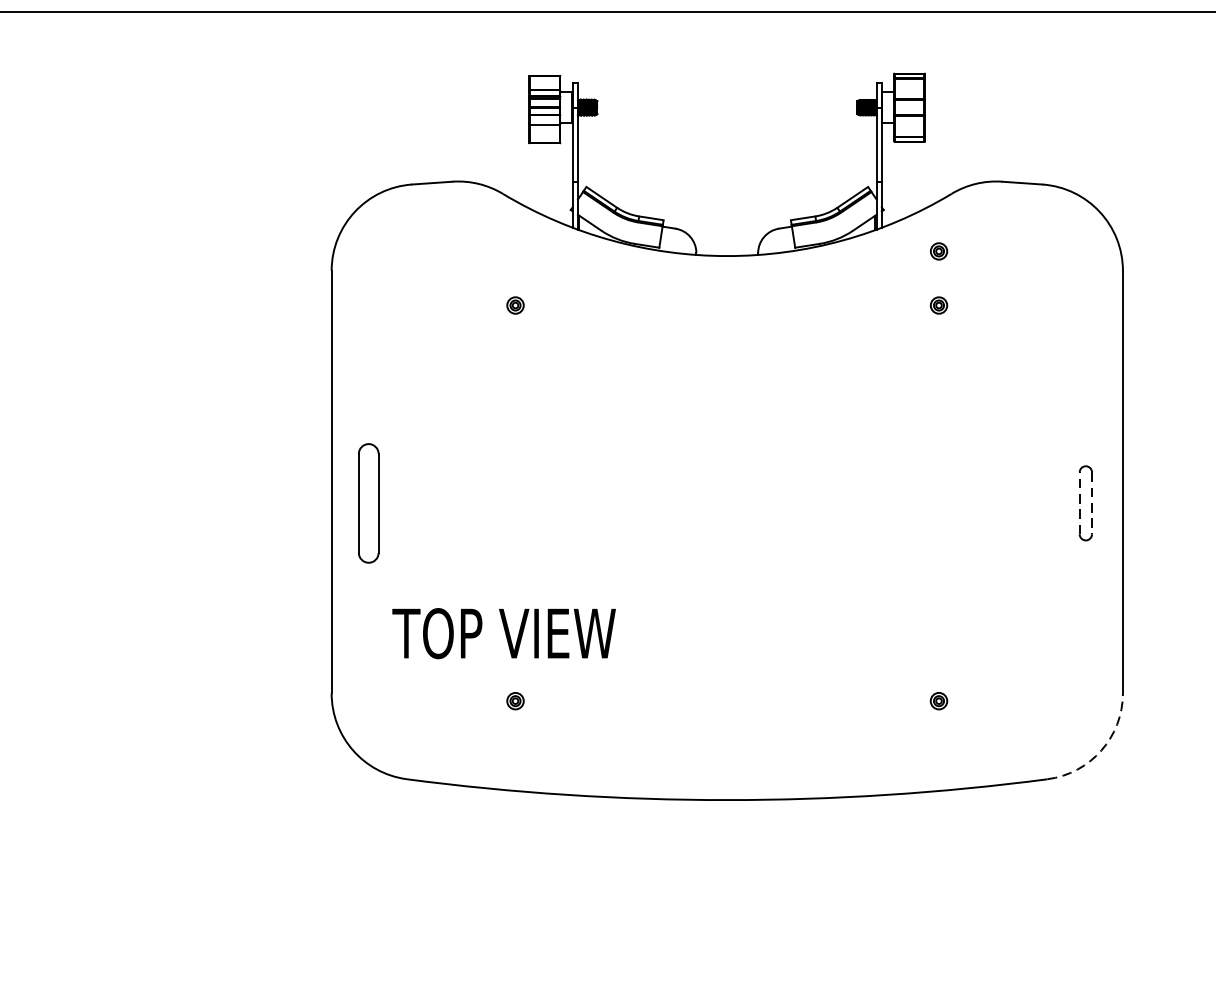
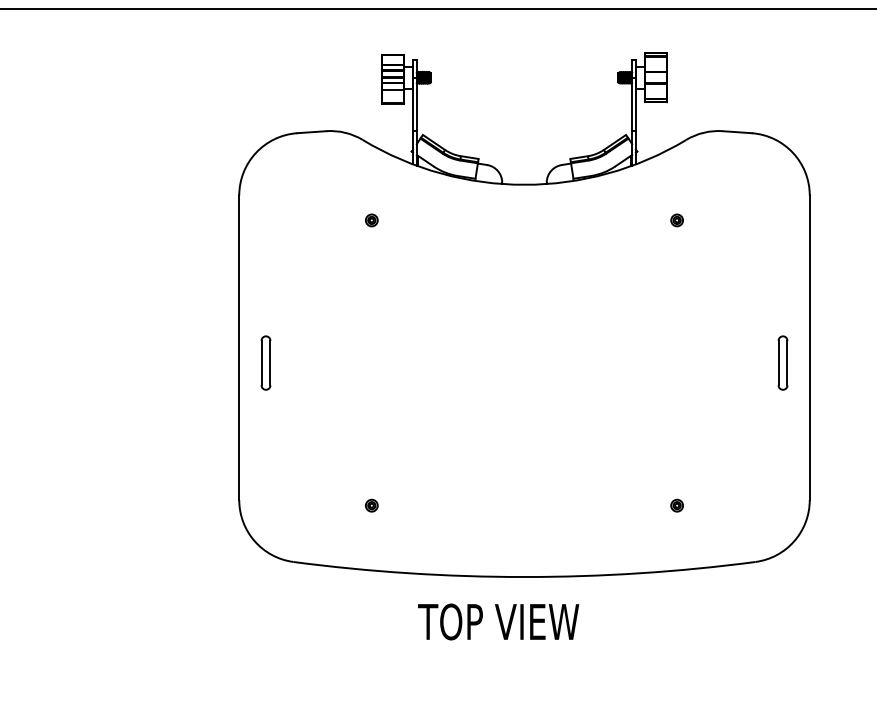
part: (938, 251) -> (676, 181), removed
part: (368, 502) -> (265, 362), size x0.62
line: (1079, 502) -> (778, 362), dashed -> solid
line: (1092, 503) -> (787, 363), dashed -> solid
text: (503, 632) -> (498, 621), moved
arc: (1101, 750) -> (794, 541), dashed -> solid

